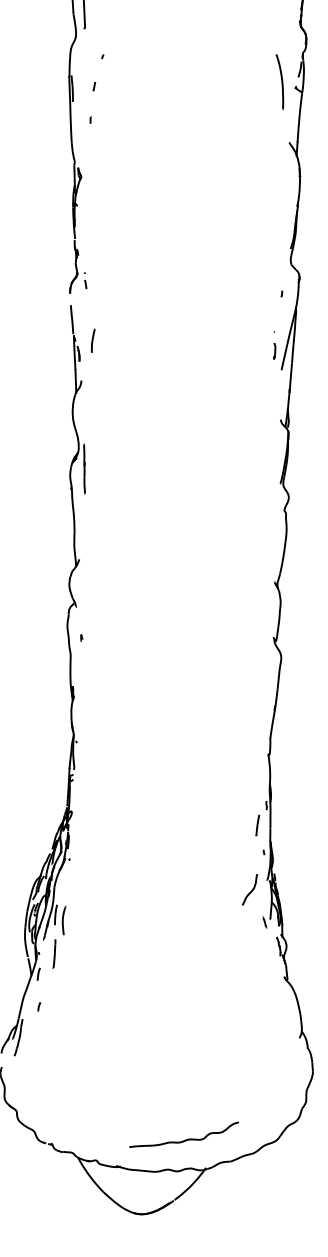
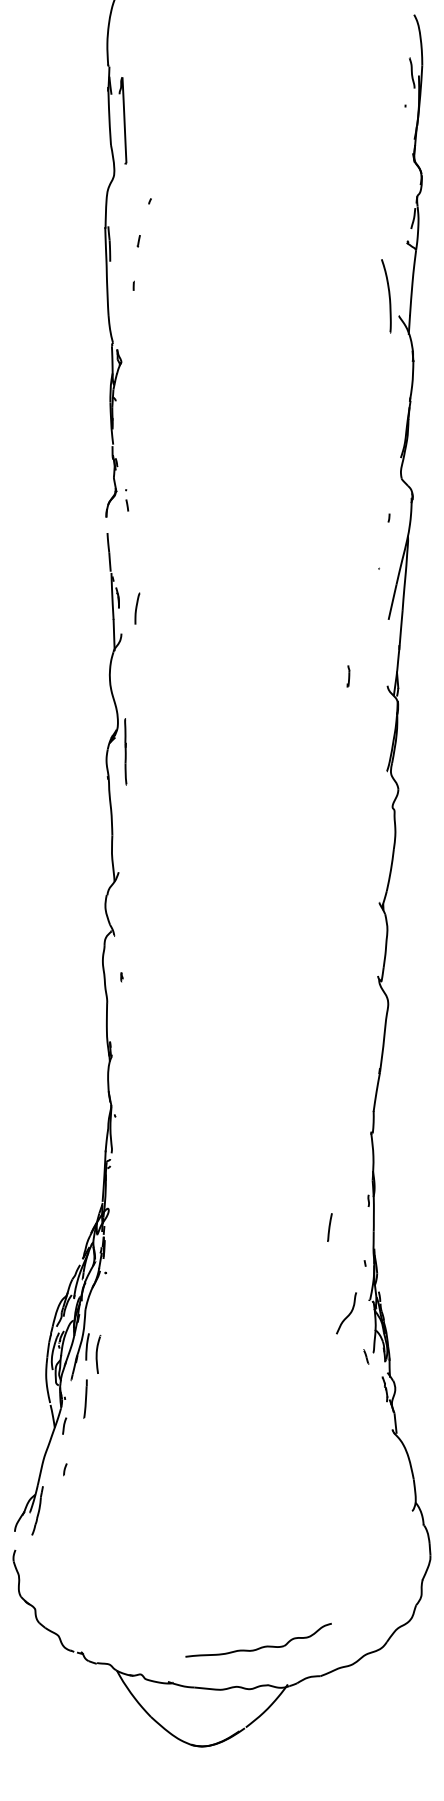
part: (279, 82) -> (386, 296), moved
curve: (93, 340) -> (137, 608), moved
line: (274, 351) -> (348, 676), moved
line: (257, 825) -> (329, 1227), moved

